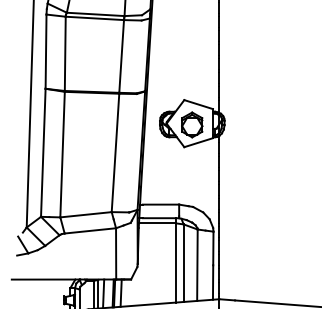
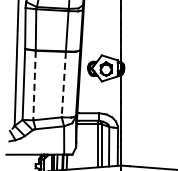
line: (114, 152) -> (63, 84), solid -> dashed
line: (62, 154) -> (34, 85), solid -> dashed

